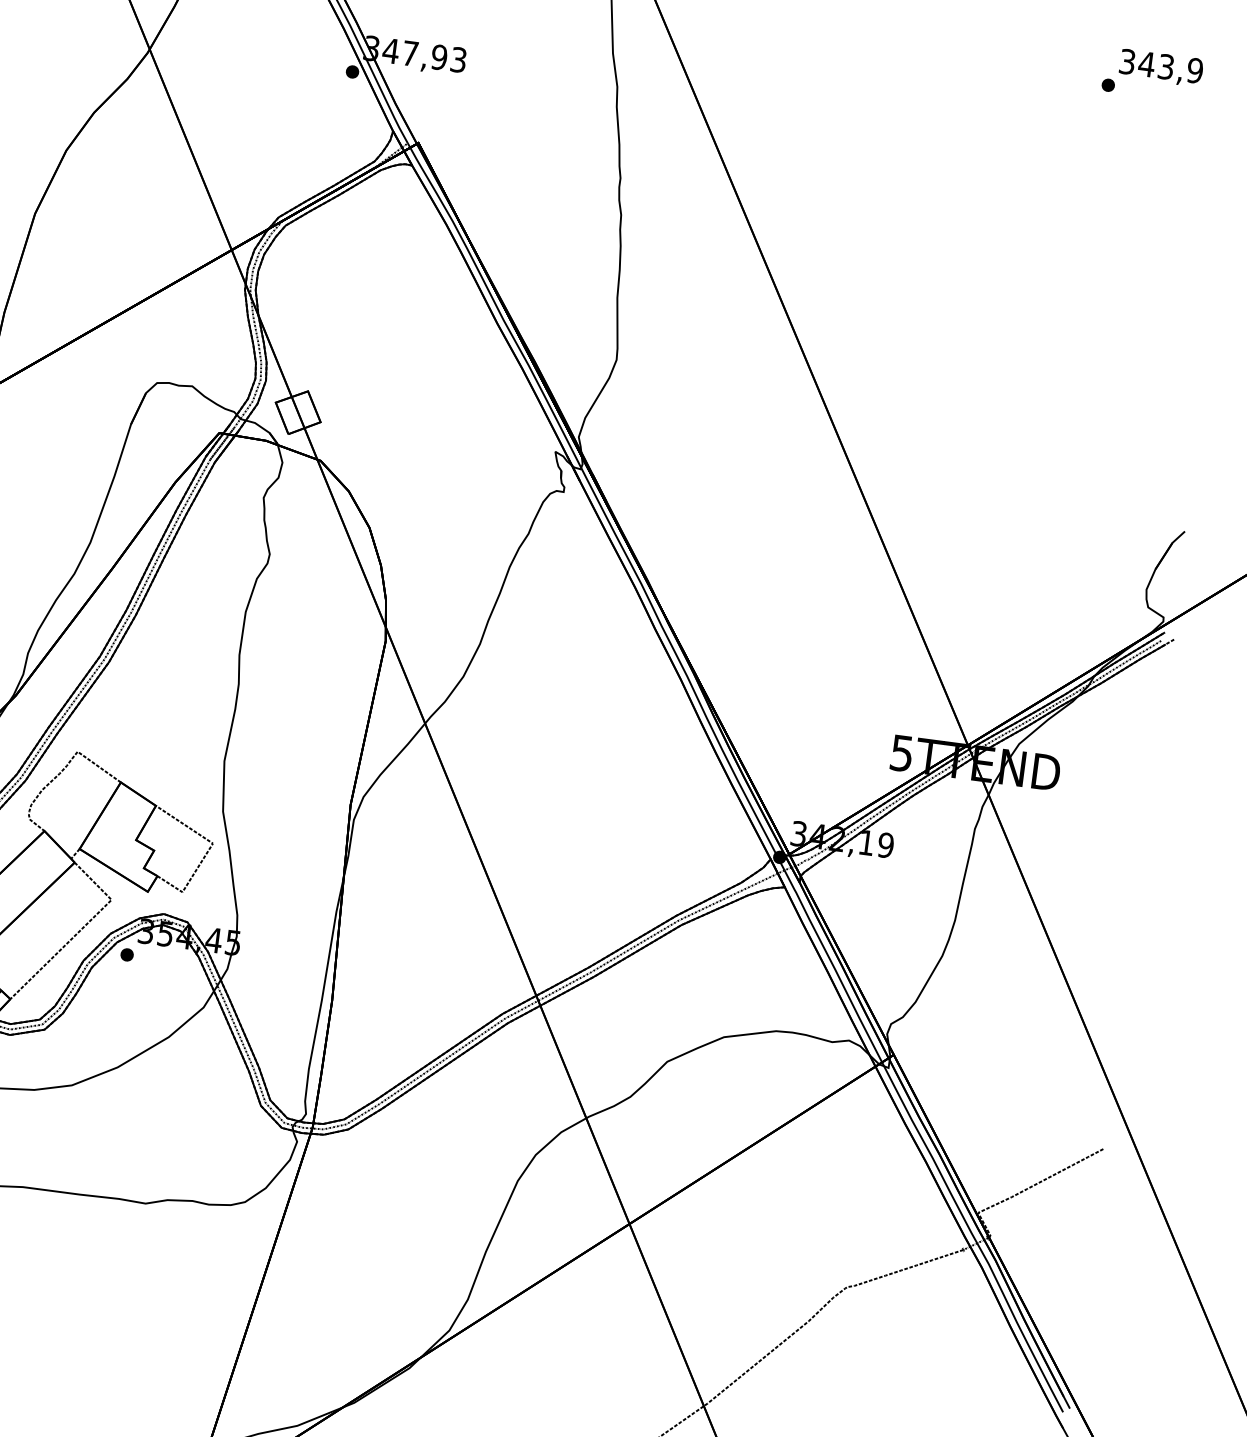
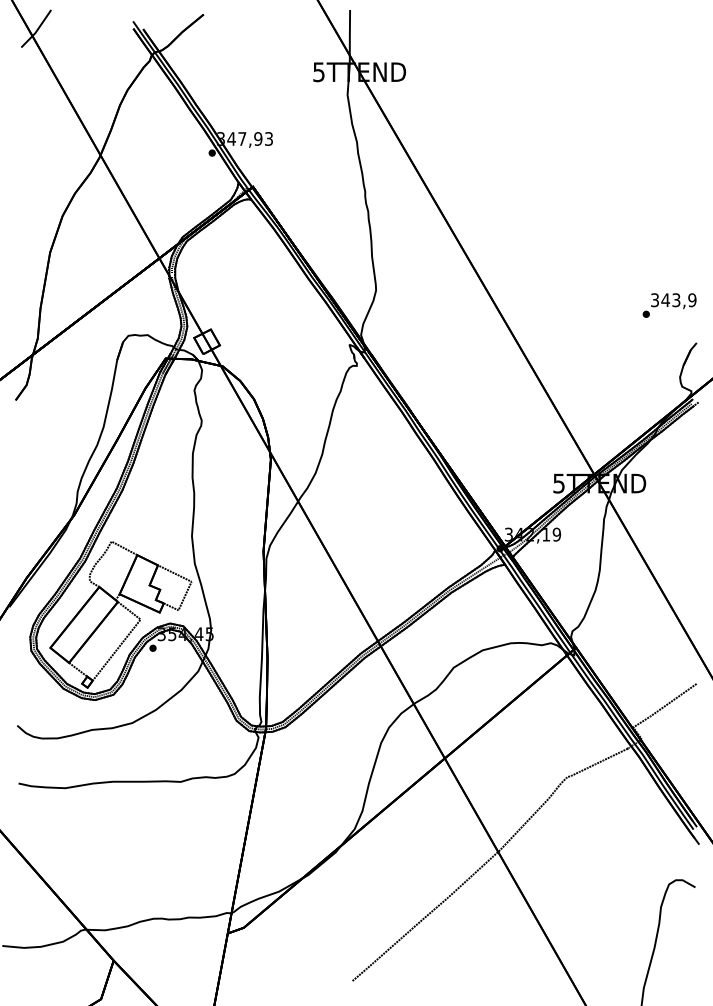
text: (1152, 74) -> (669, 305), moved

